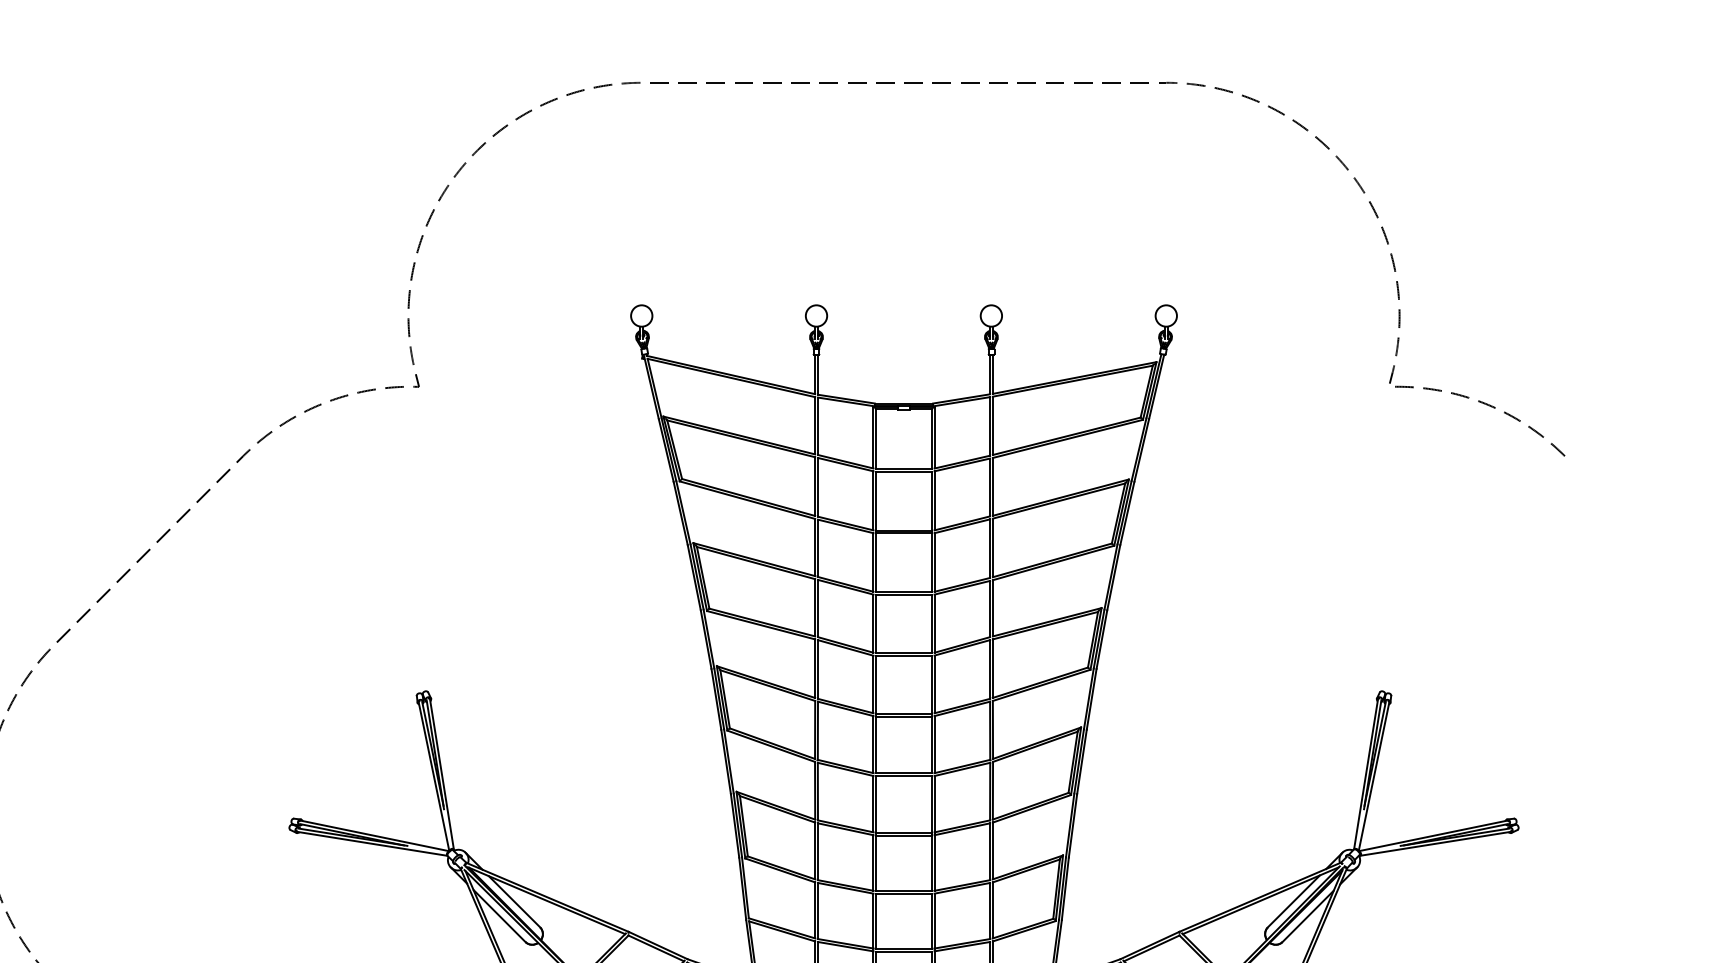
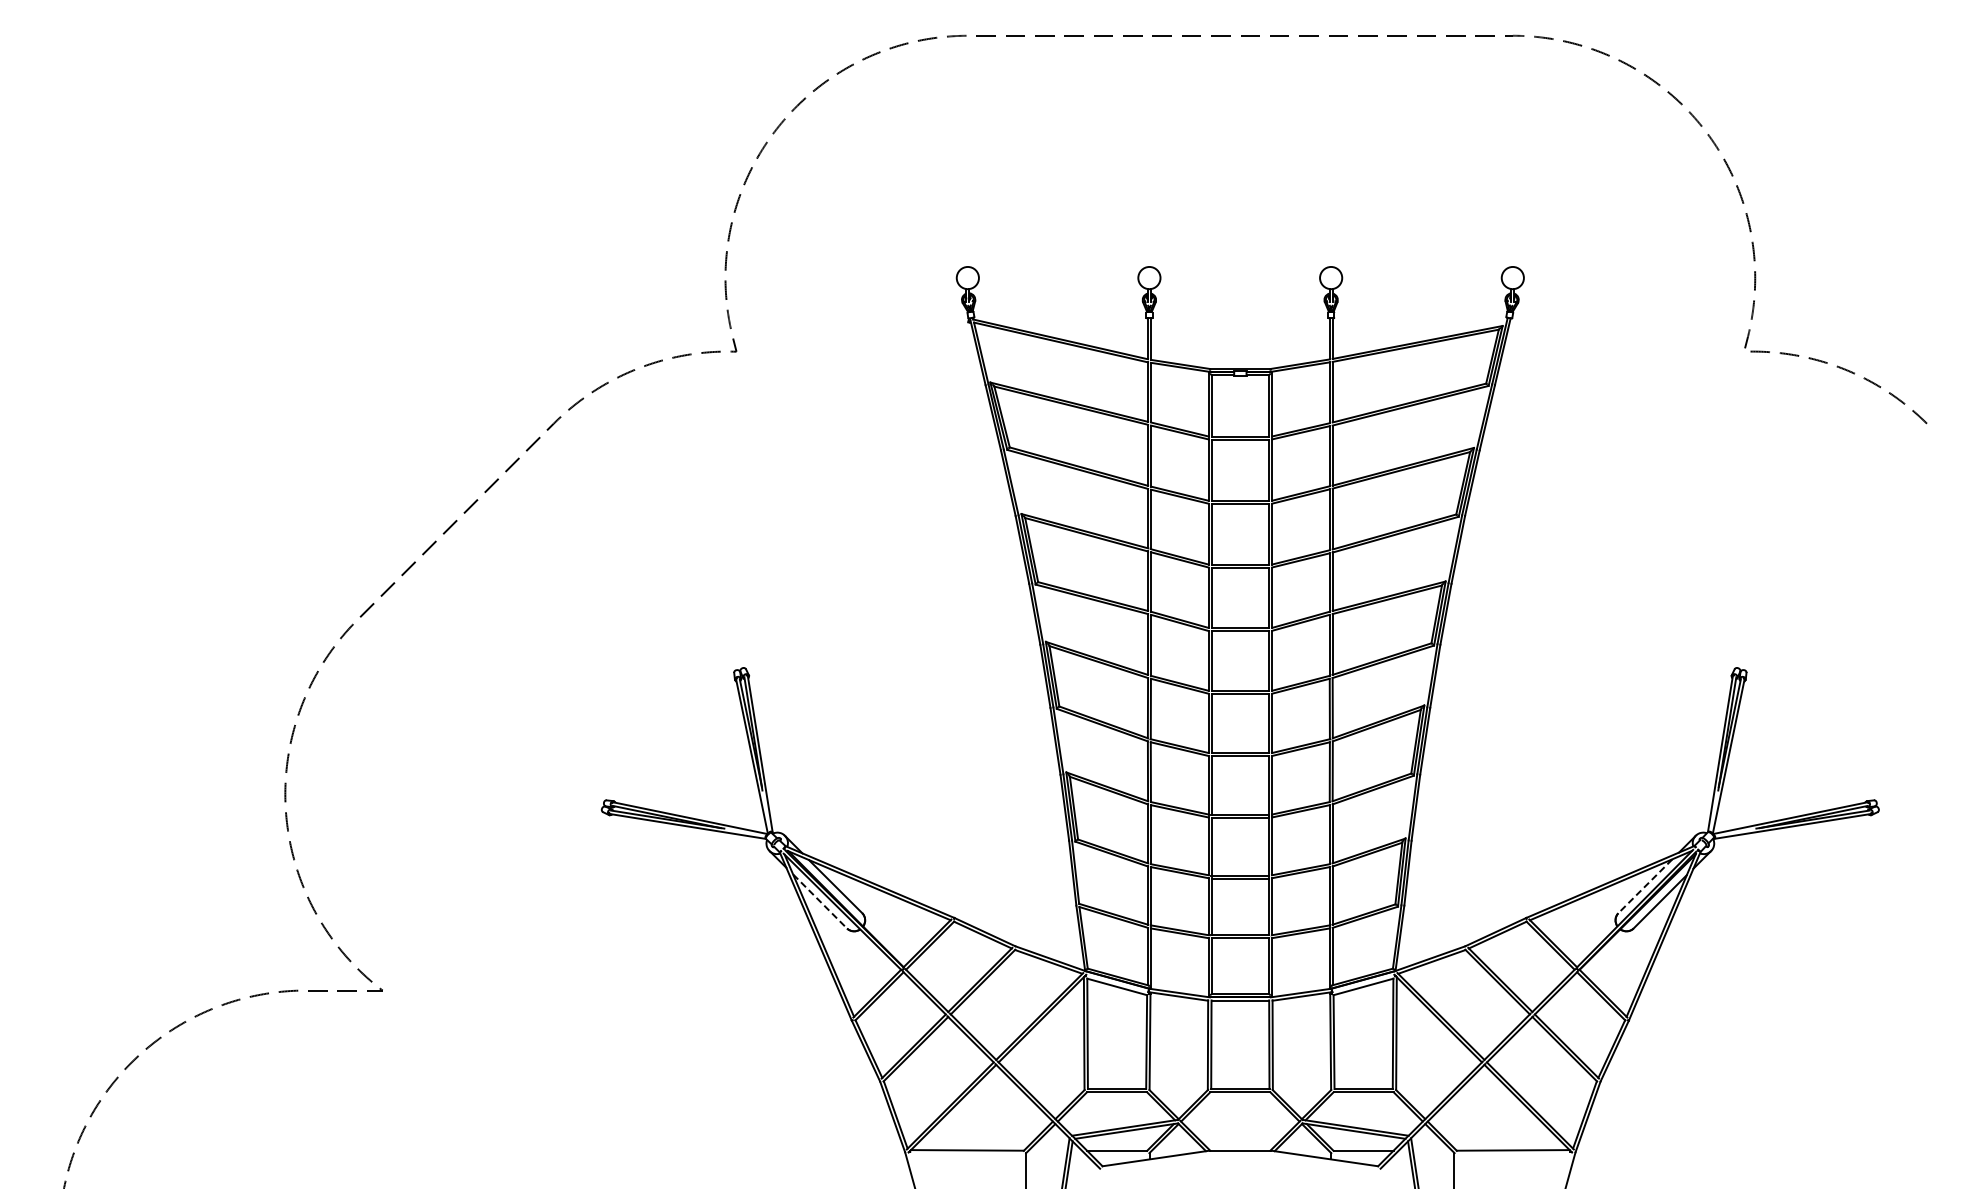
line: (1293, 901) -> (1645, 886), solid -> dashed
line: (499, 916) -> (820, 901), solid -> dashed

